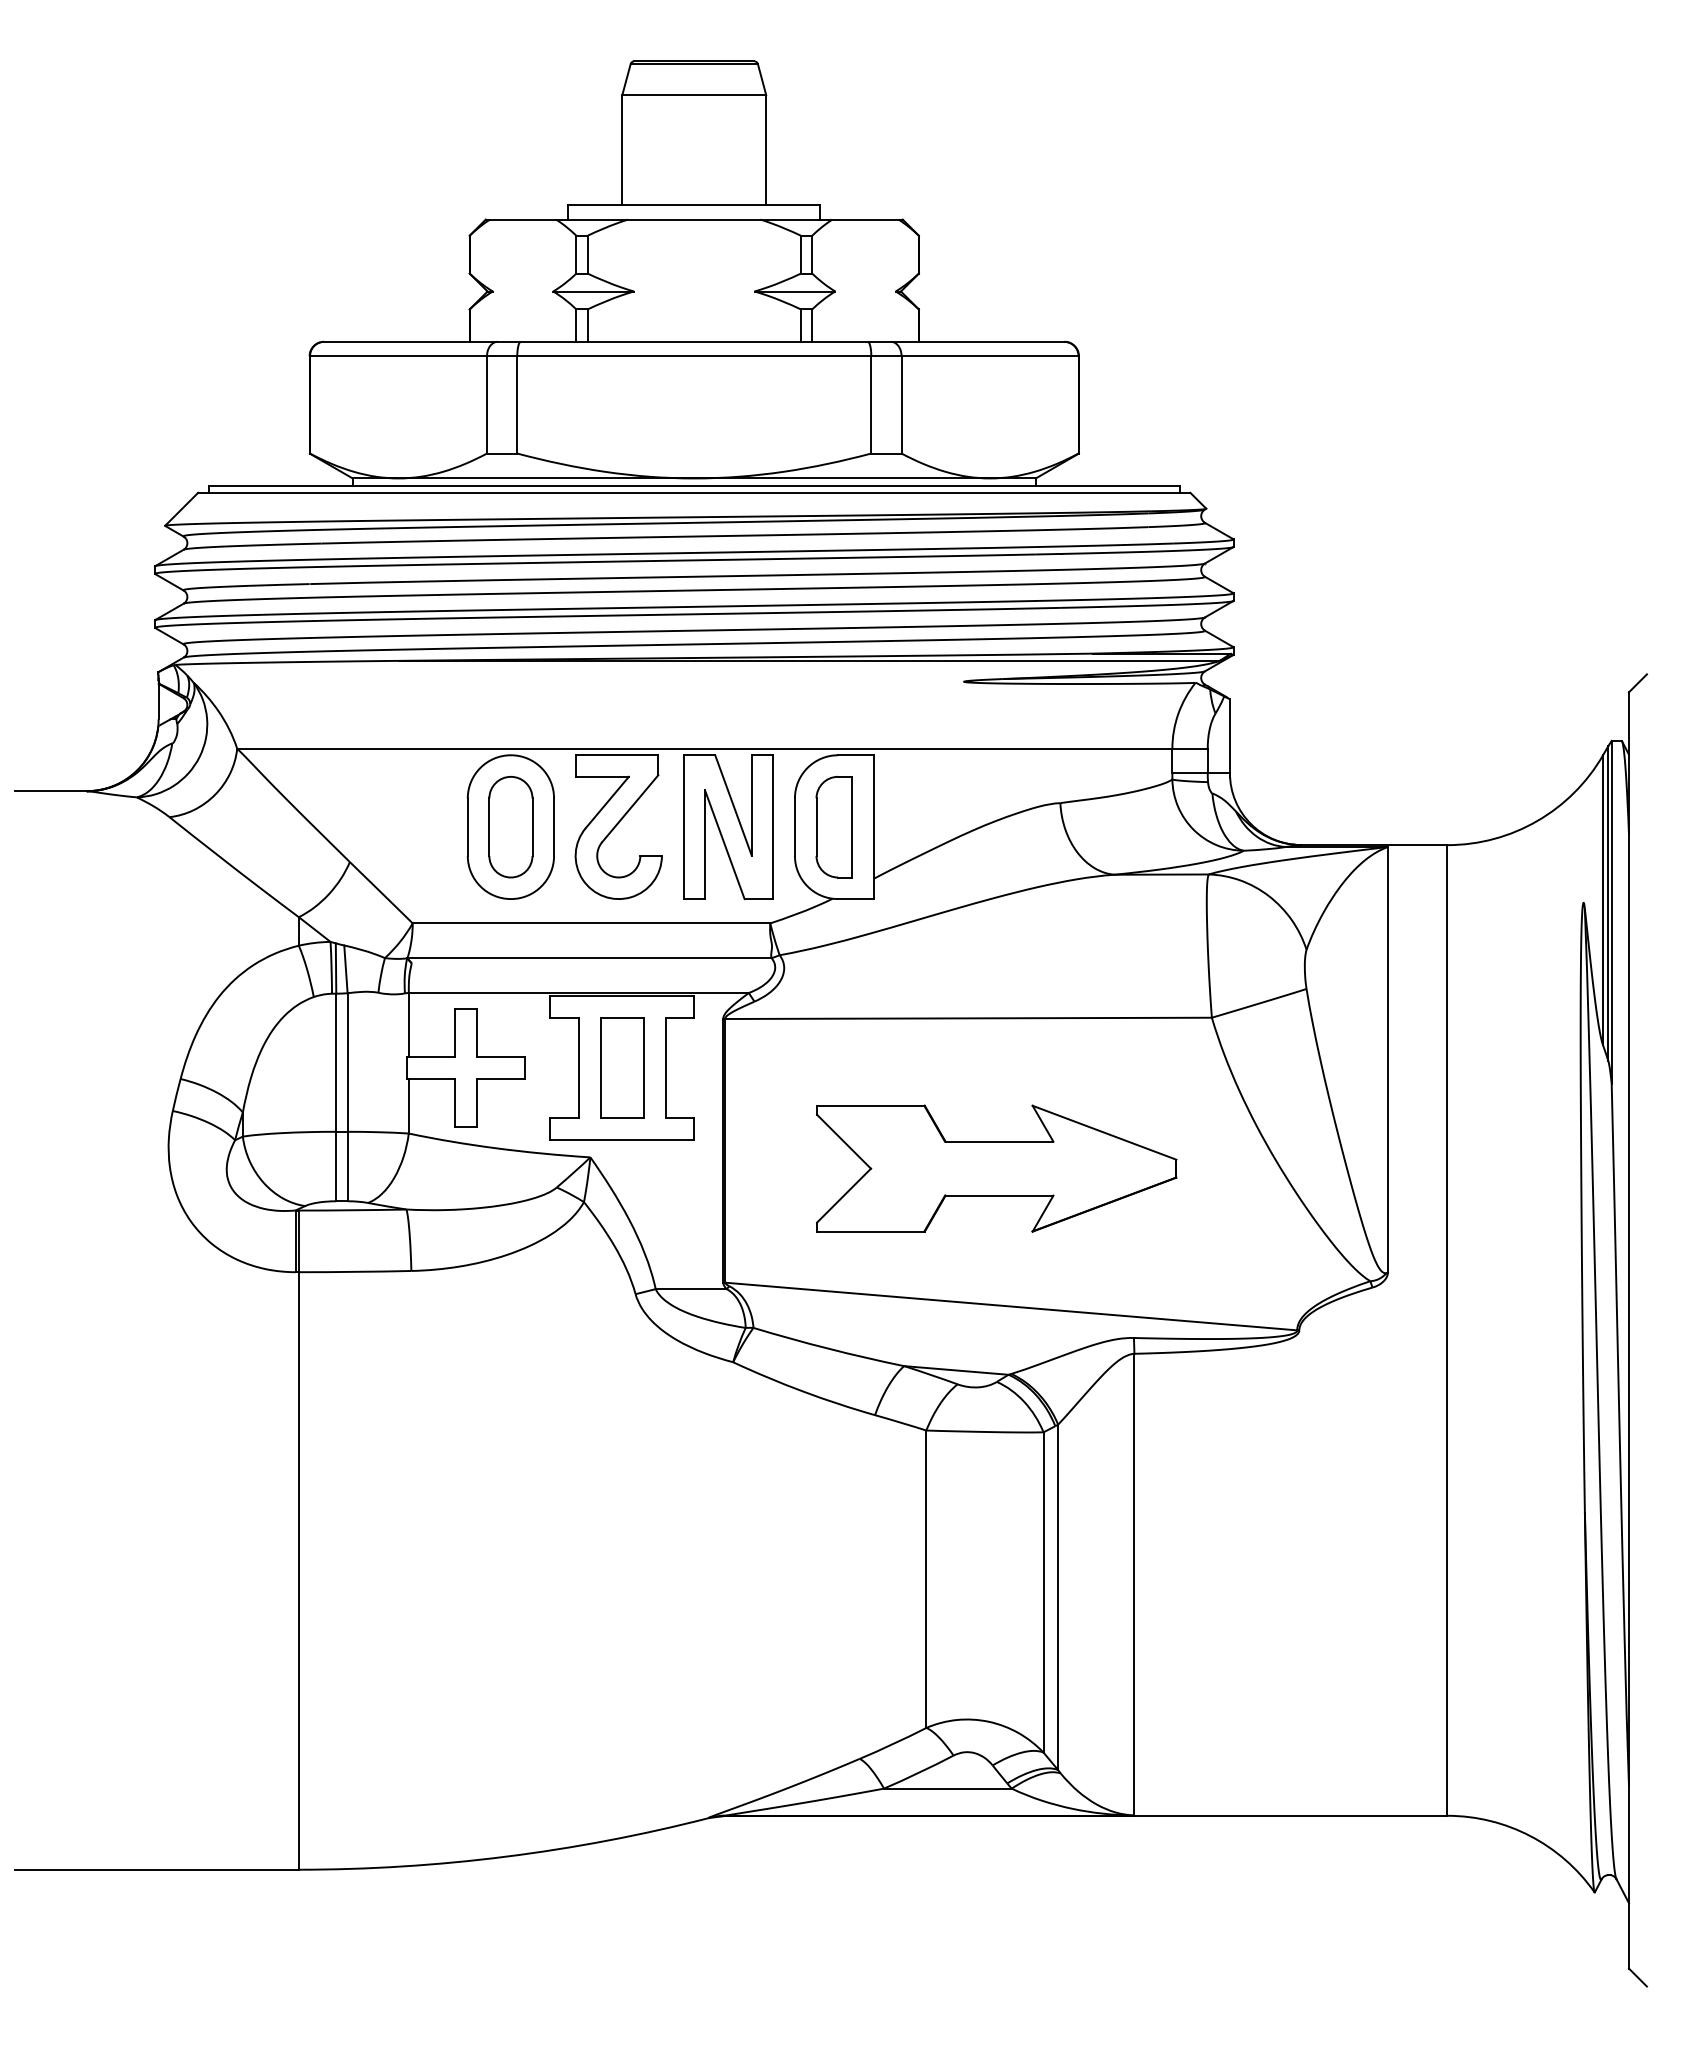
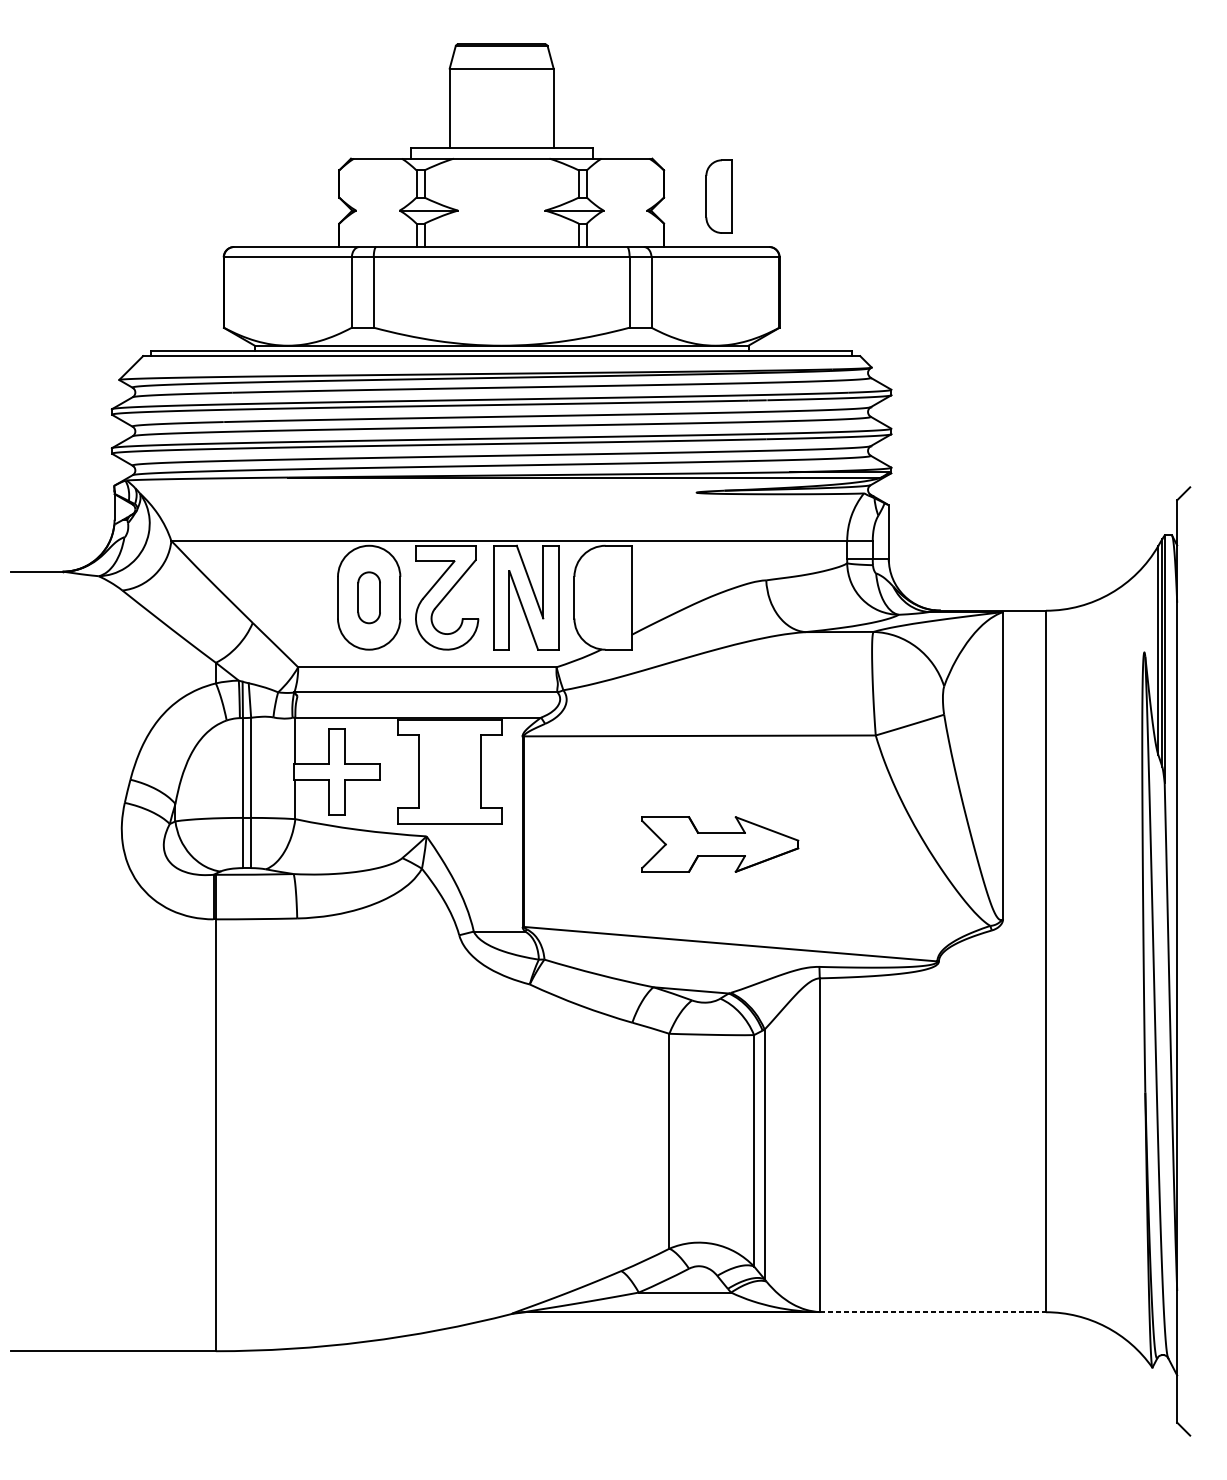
part: (510, 827) -> (368, 597), size x0.7
part: (833, 827) -> (718, 196), moved
part: (622, 1067) -> (449, 771), removed
part: (996, 1168) -> (720, 844), size x0.6
line: (1291, 1815) -> (933, 1312), solid -> dashed

